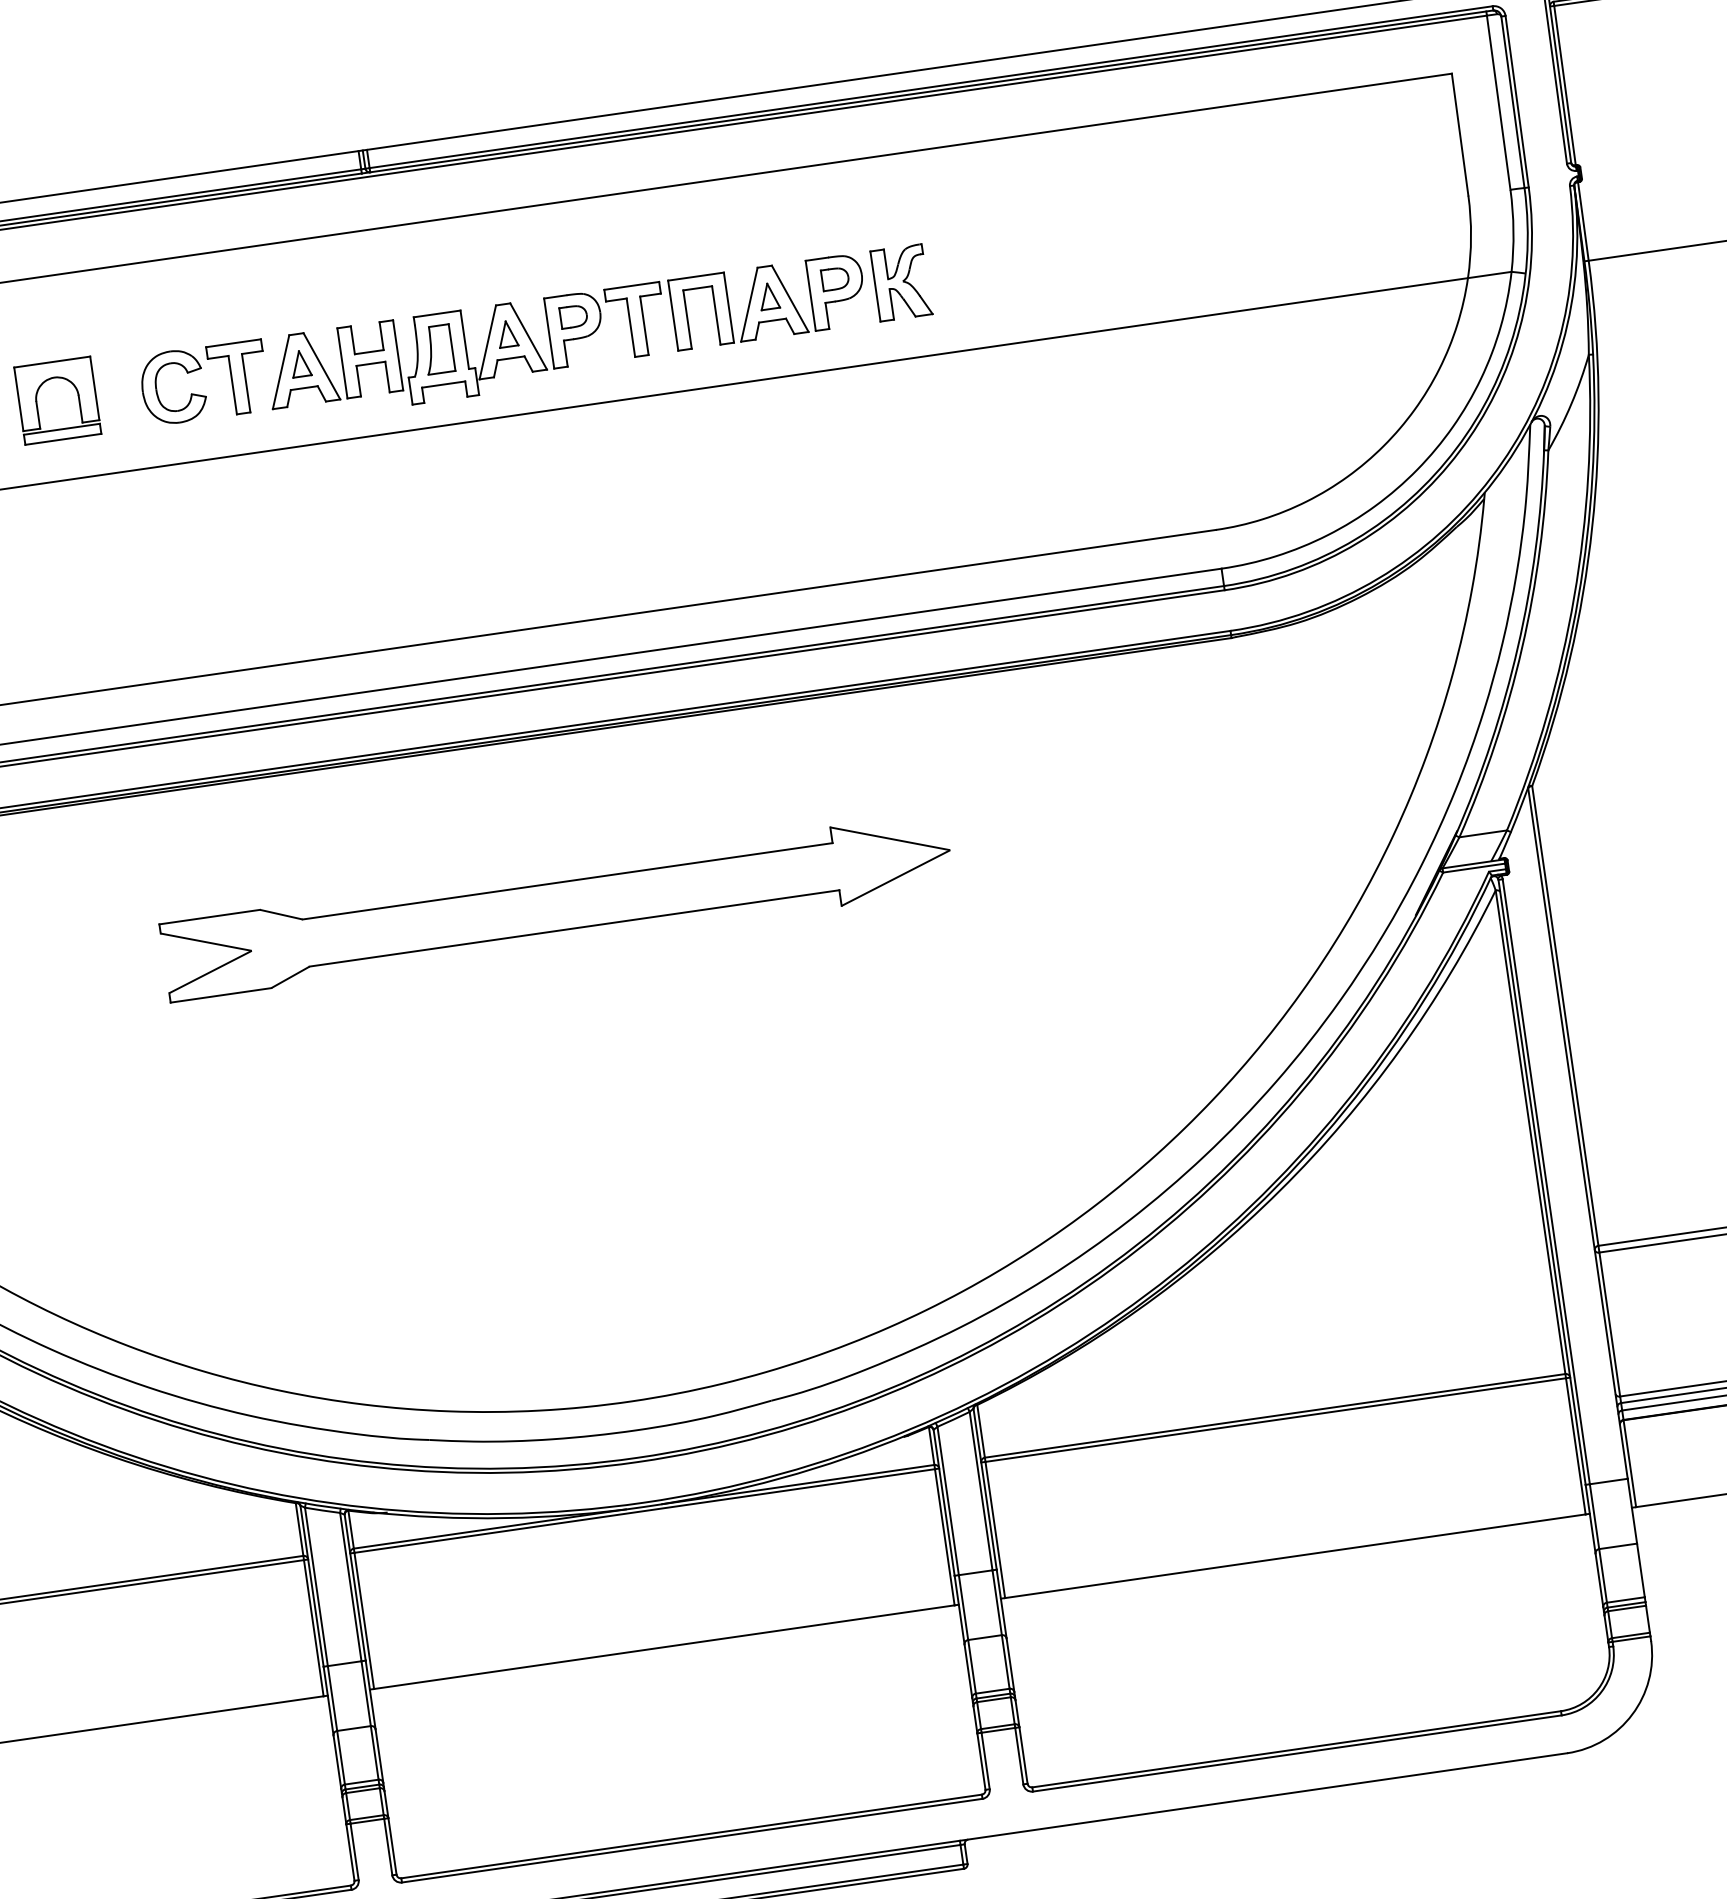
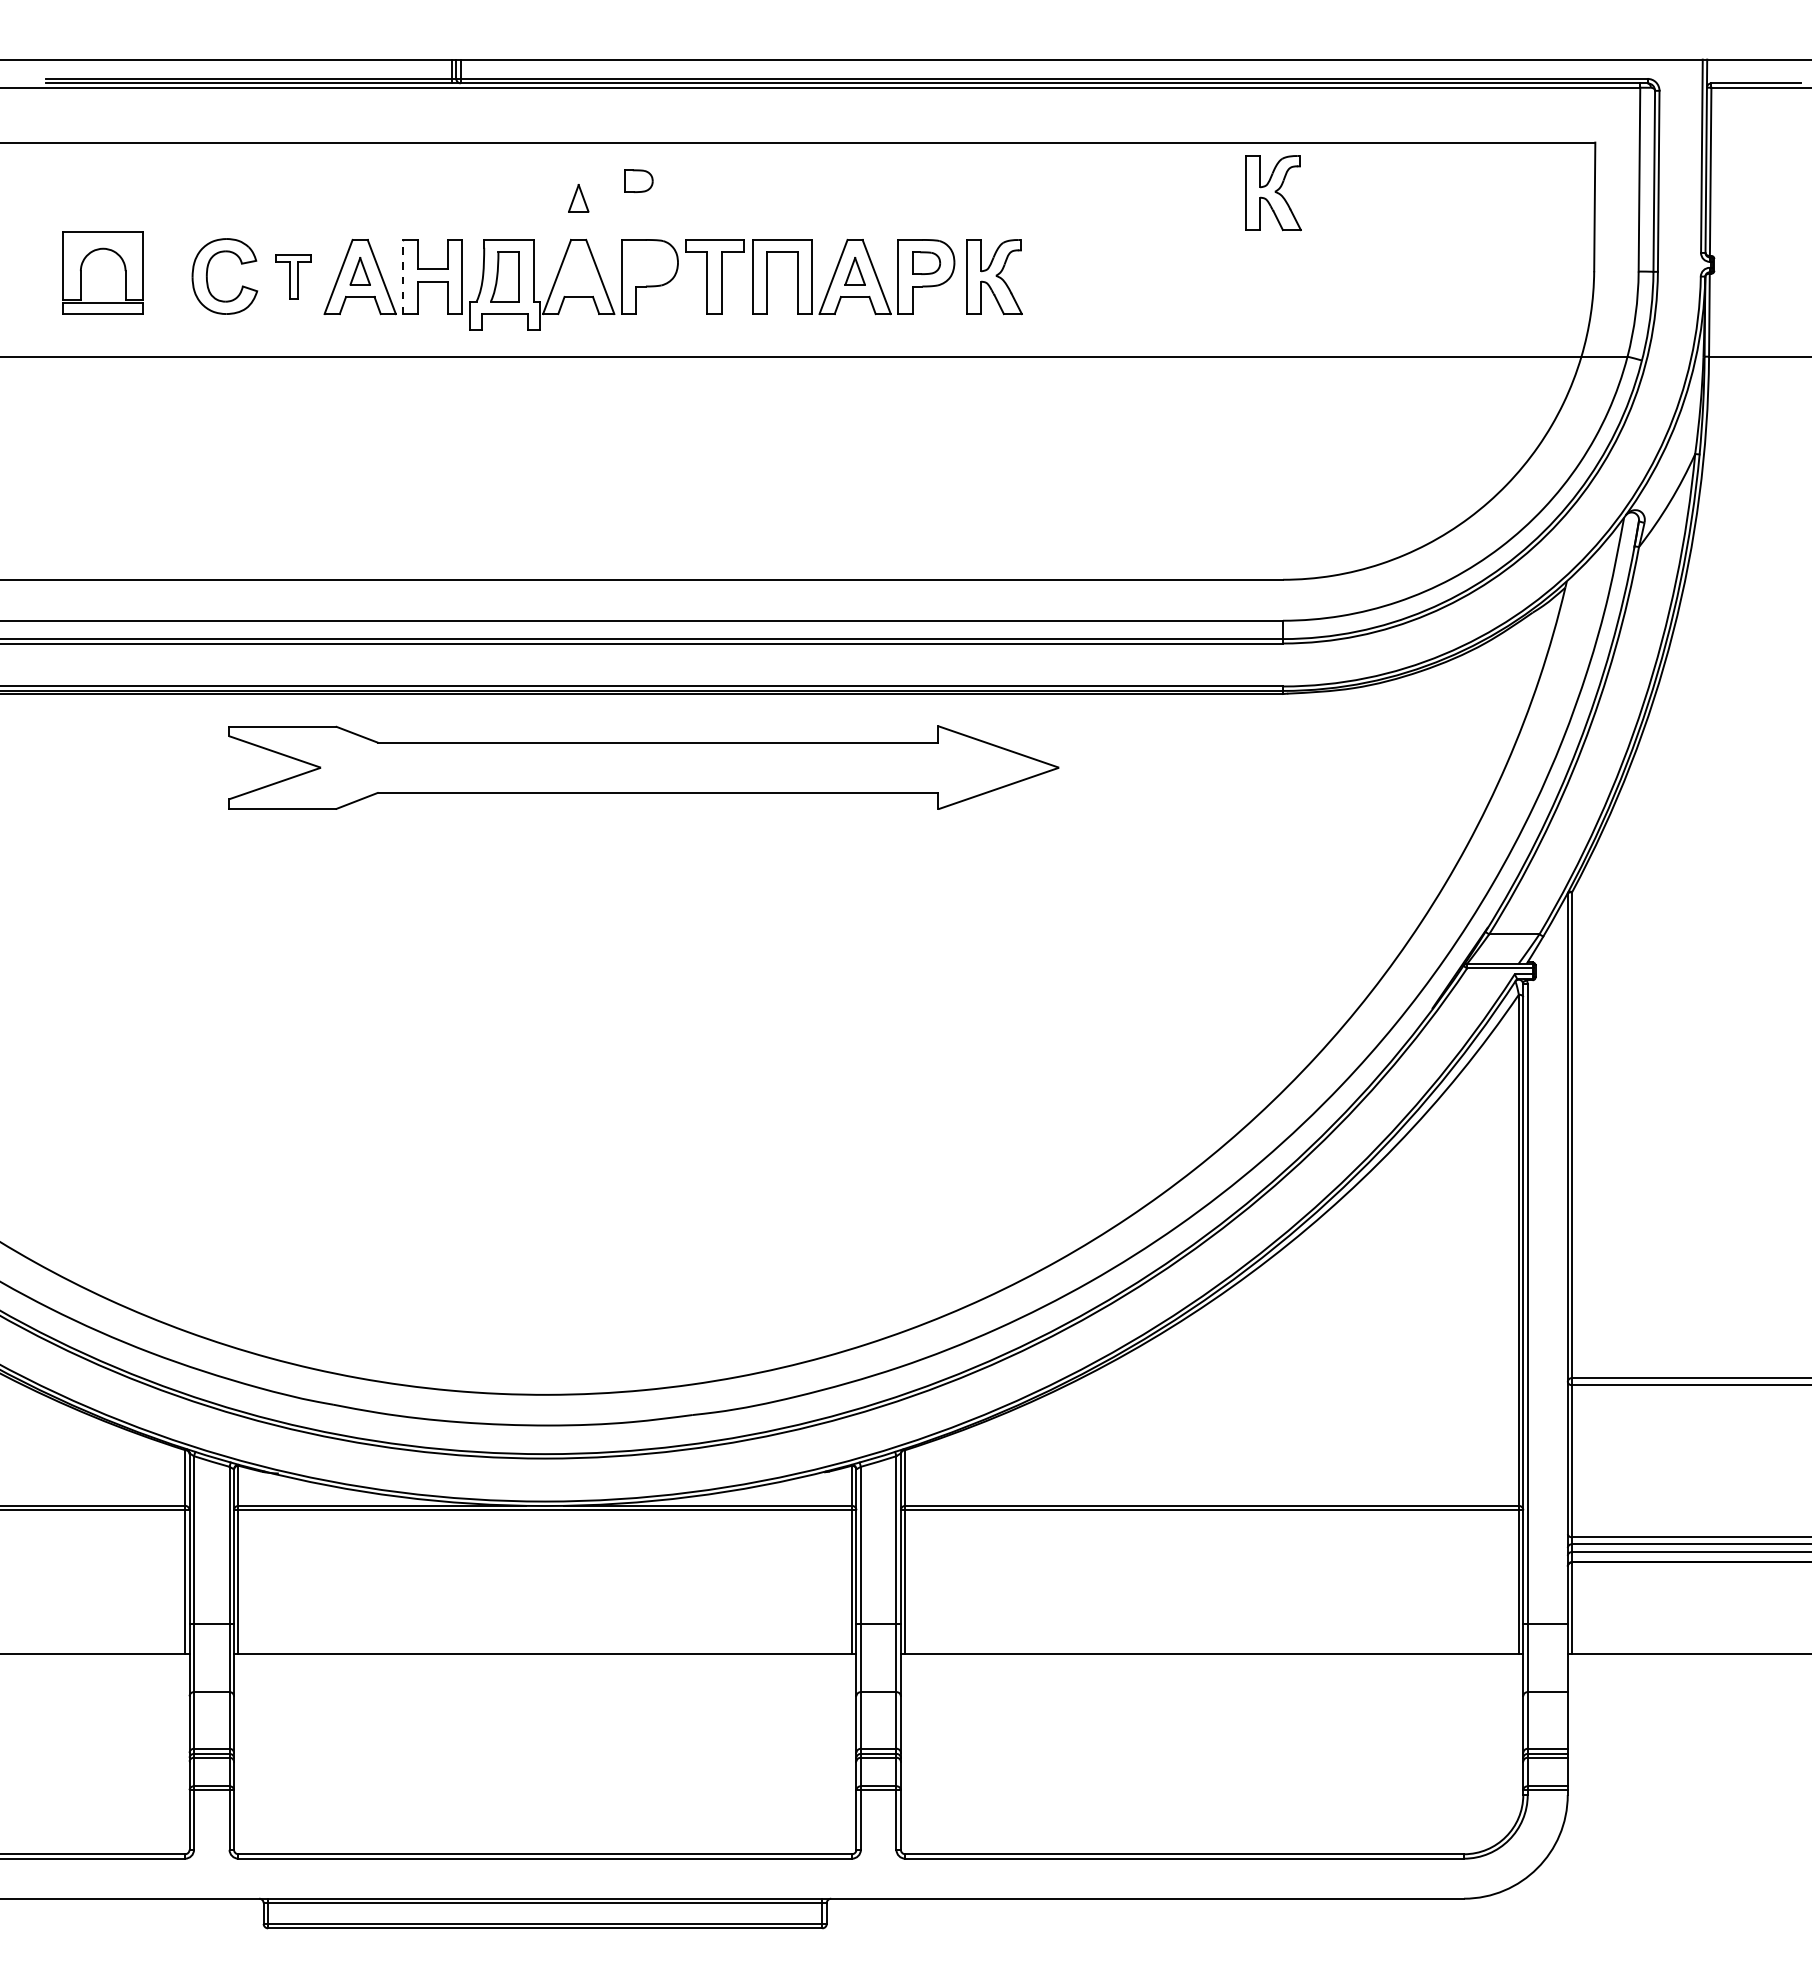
part: (1154, 165) -> (1273, 193), added
part: (573, 316) -> (638, 180), moved
part: (507, 334) -> (578, 198), moved
line: (342, 362) -> (403, 276), solid -> dashed
part: (238, 377) -> (293, 276), size x0.6
part: (556, 906) -> (643, 767), moved

